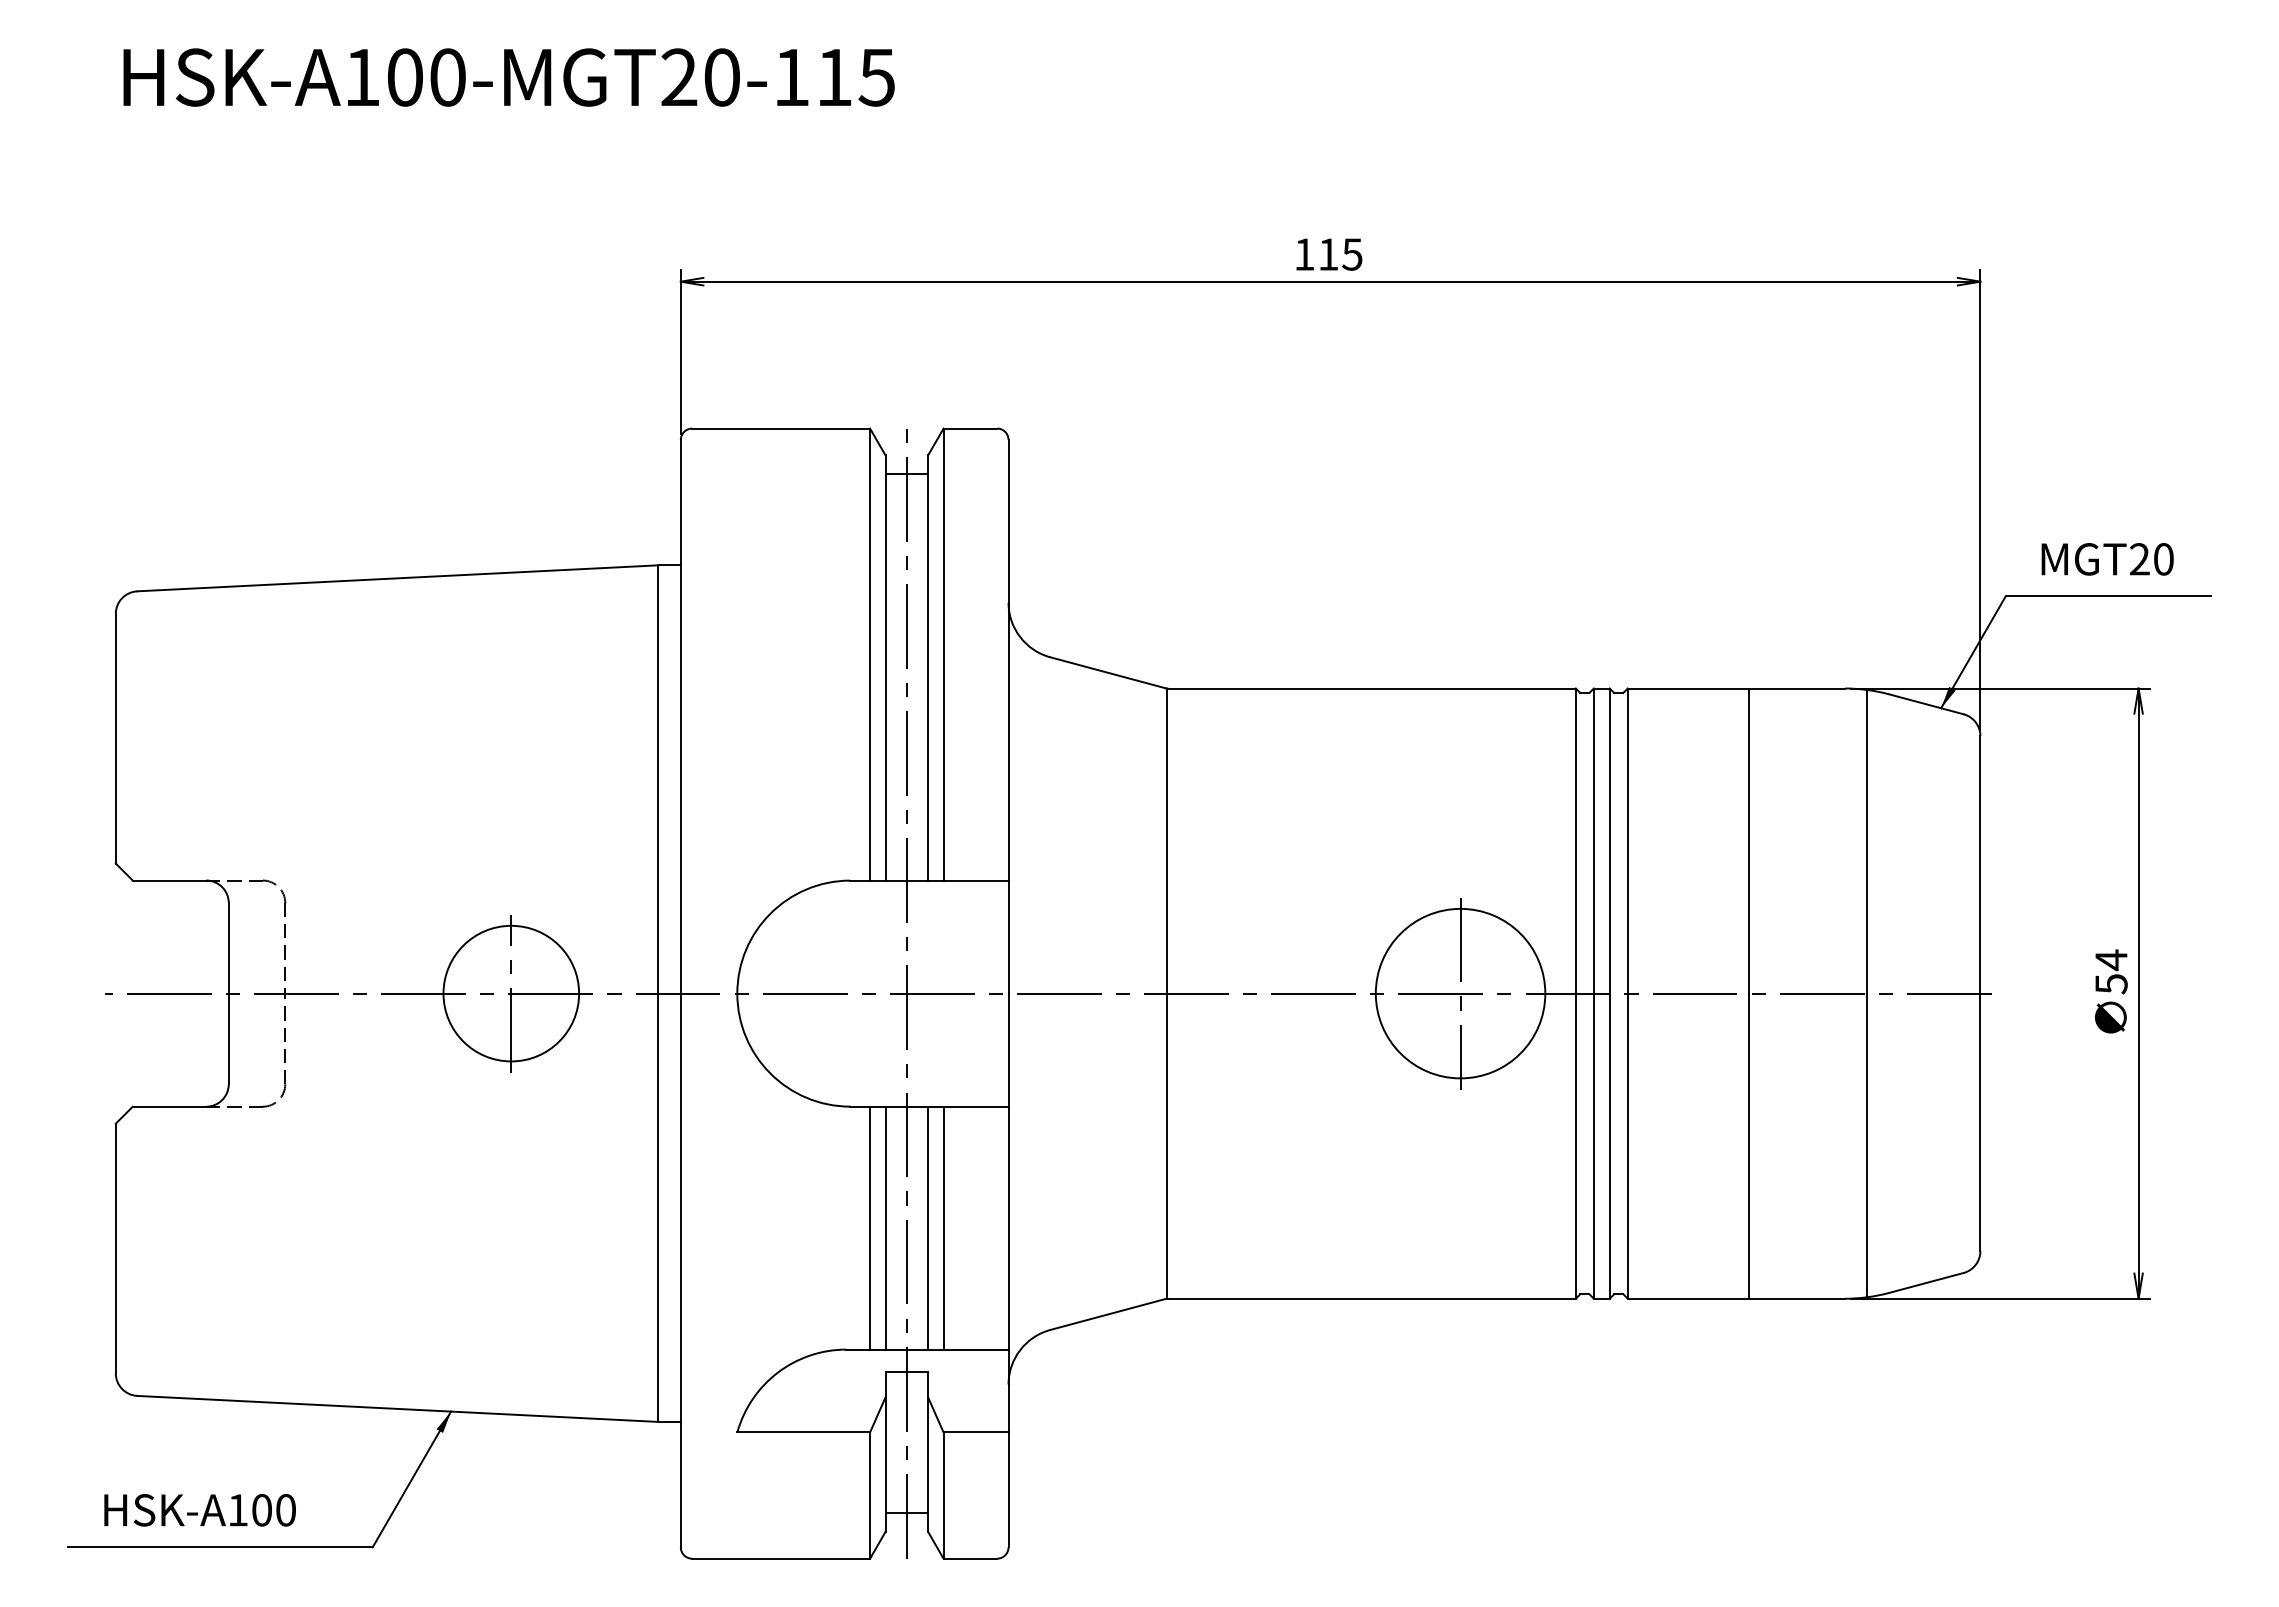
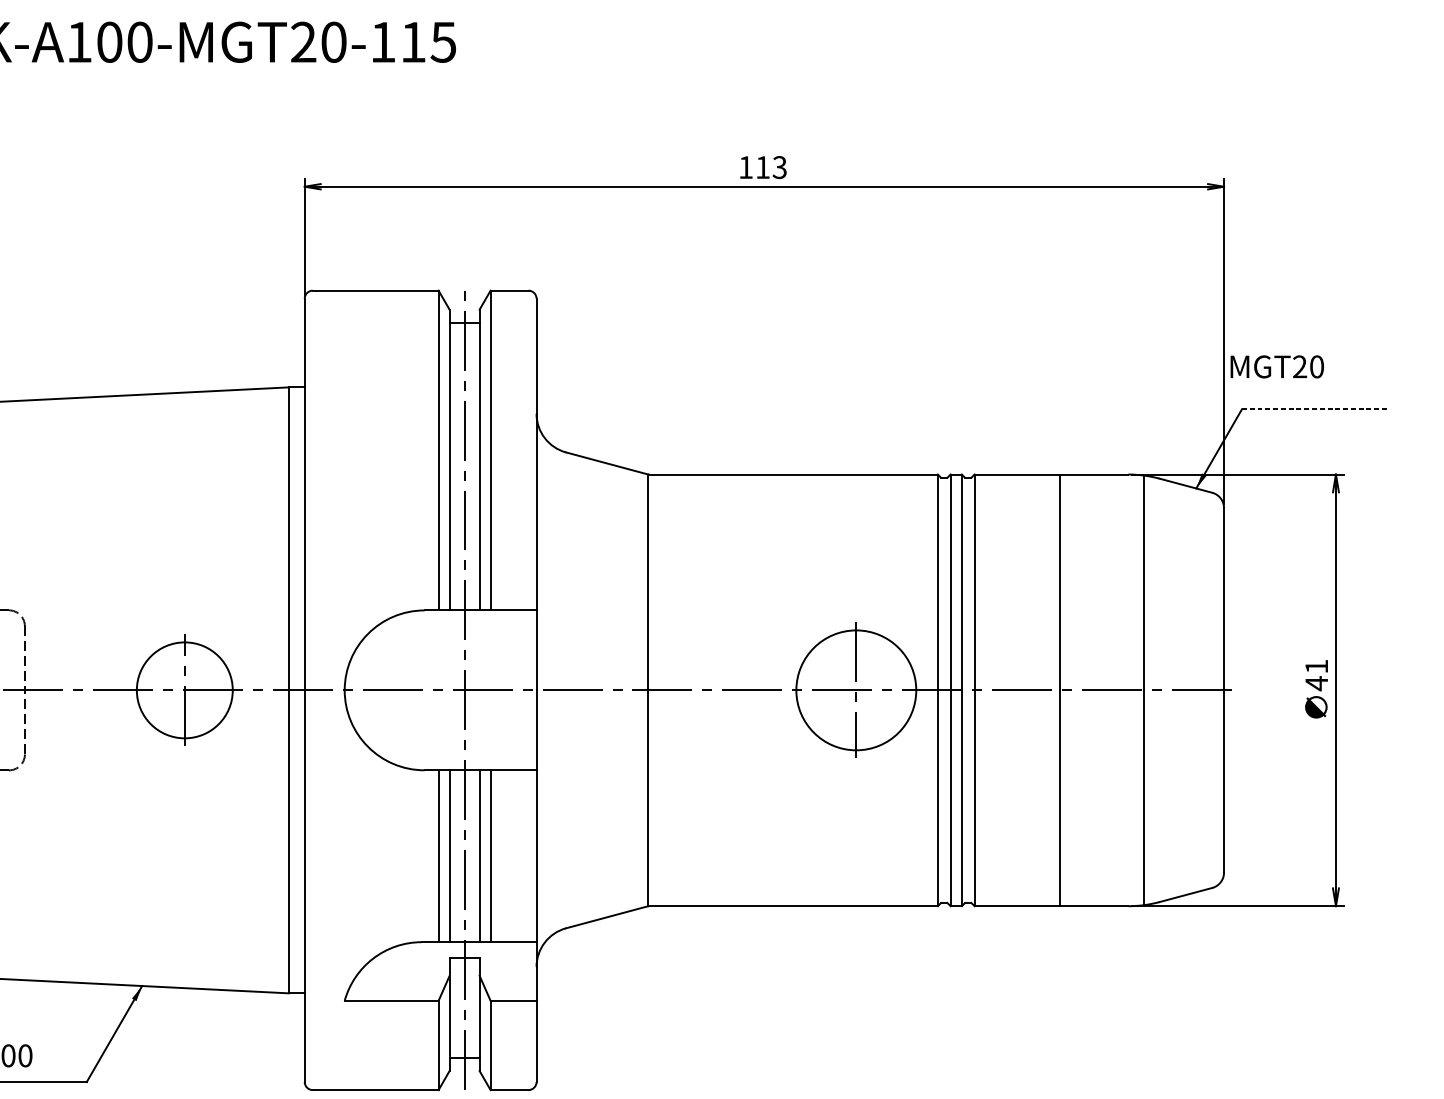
text: (1352, 254) -> (779, 167), 115 -> 113
text: (2107, 559) -> (1277, 366), moved
line: (2108, 596) -> (1314, 409), solid -> dashed
text: (2111, 972) -> (1316, 675), 54 -> 41

